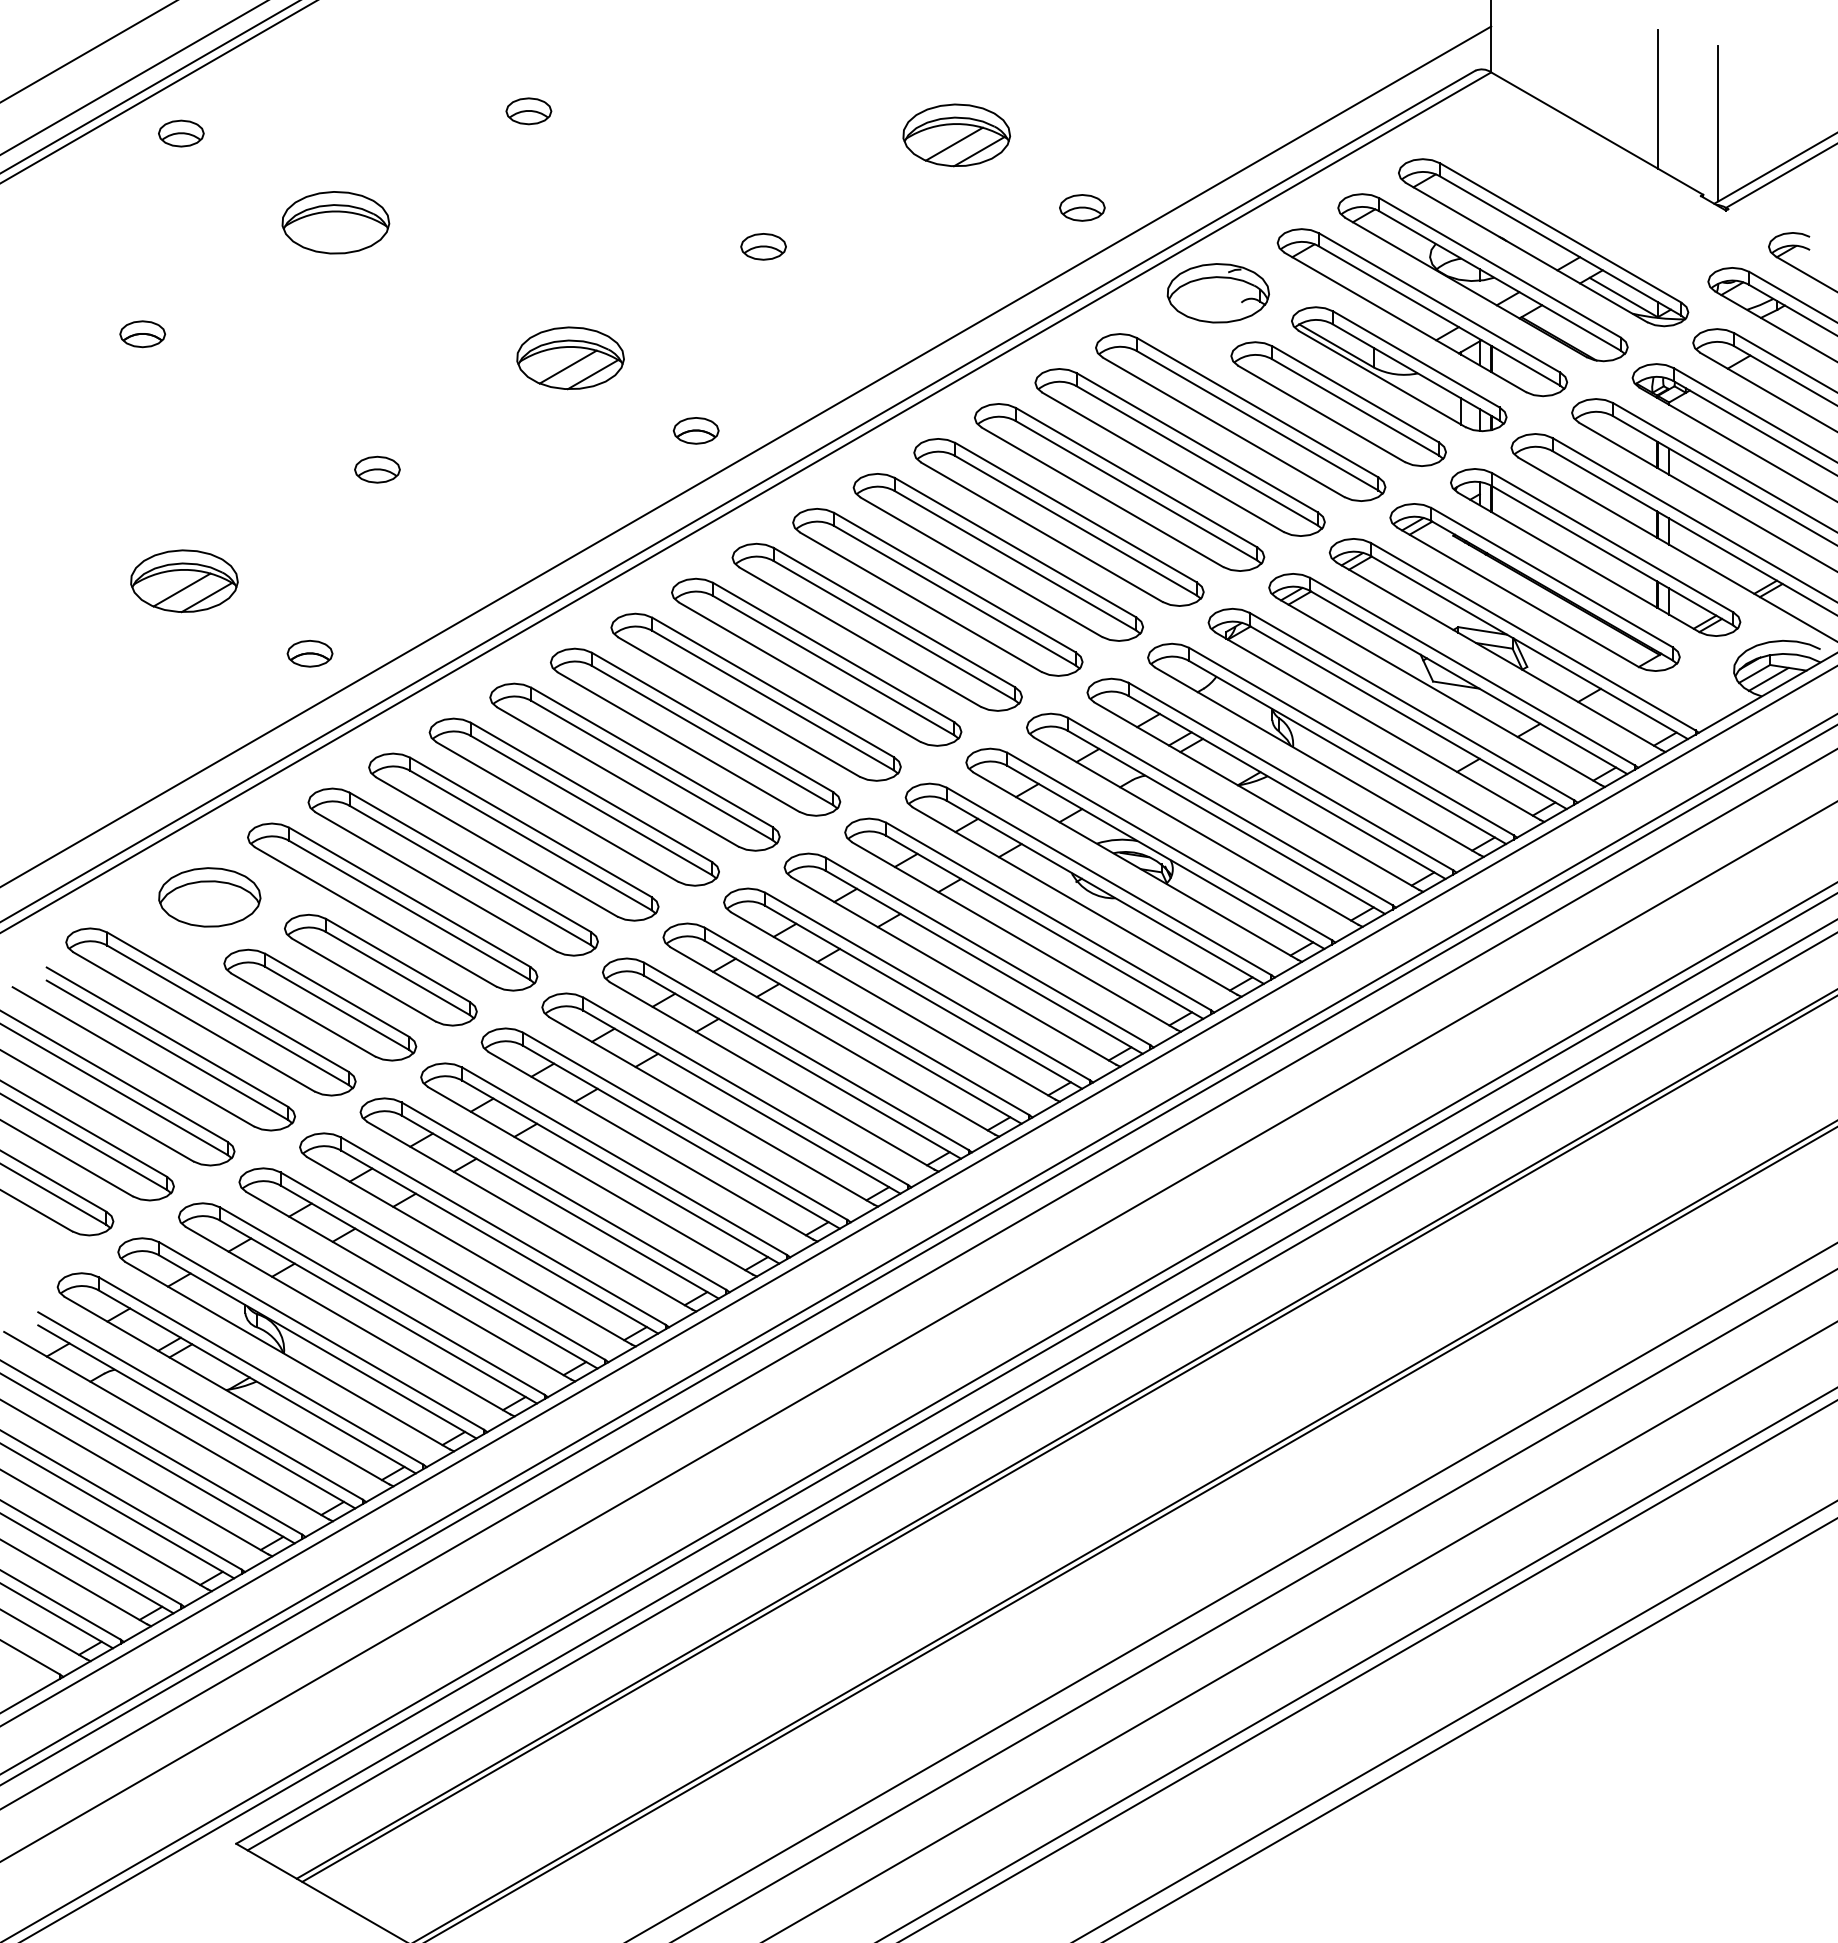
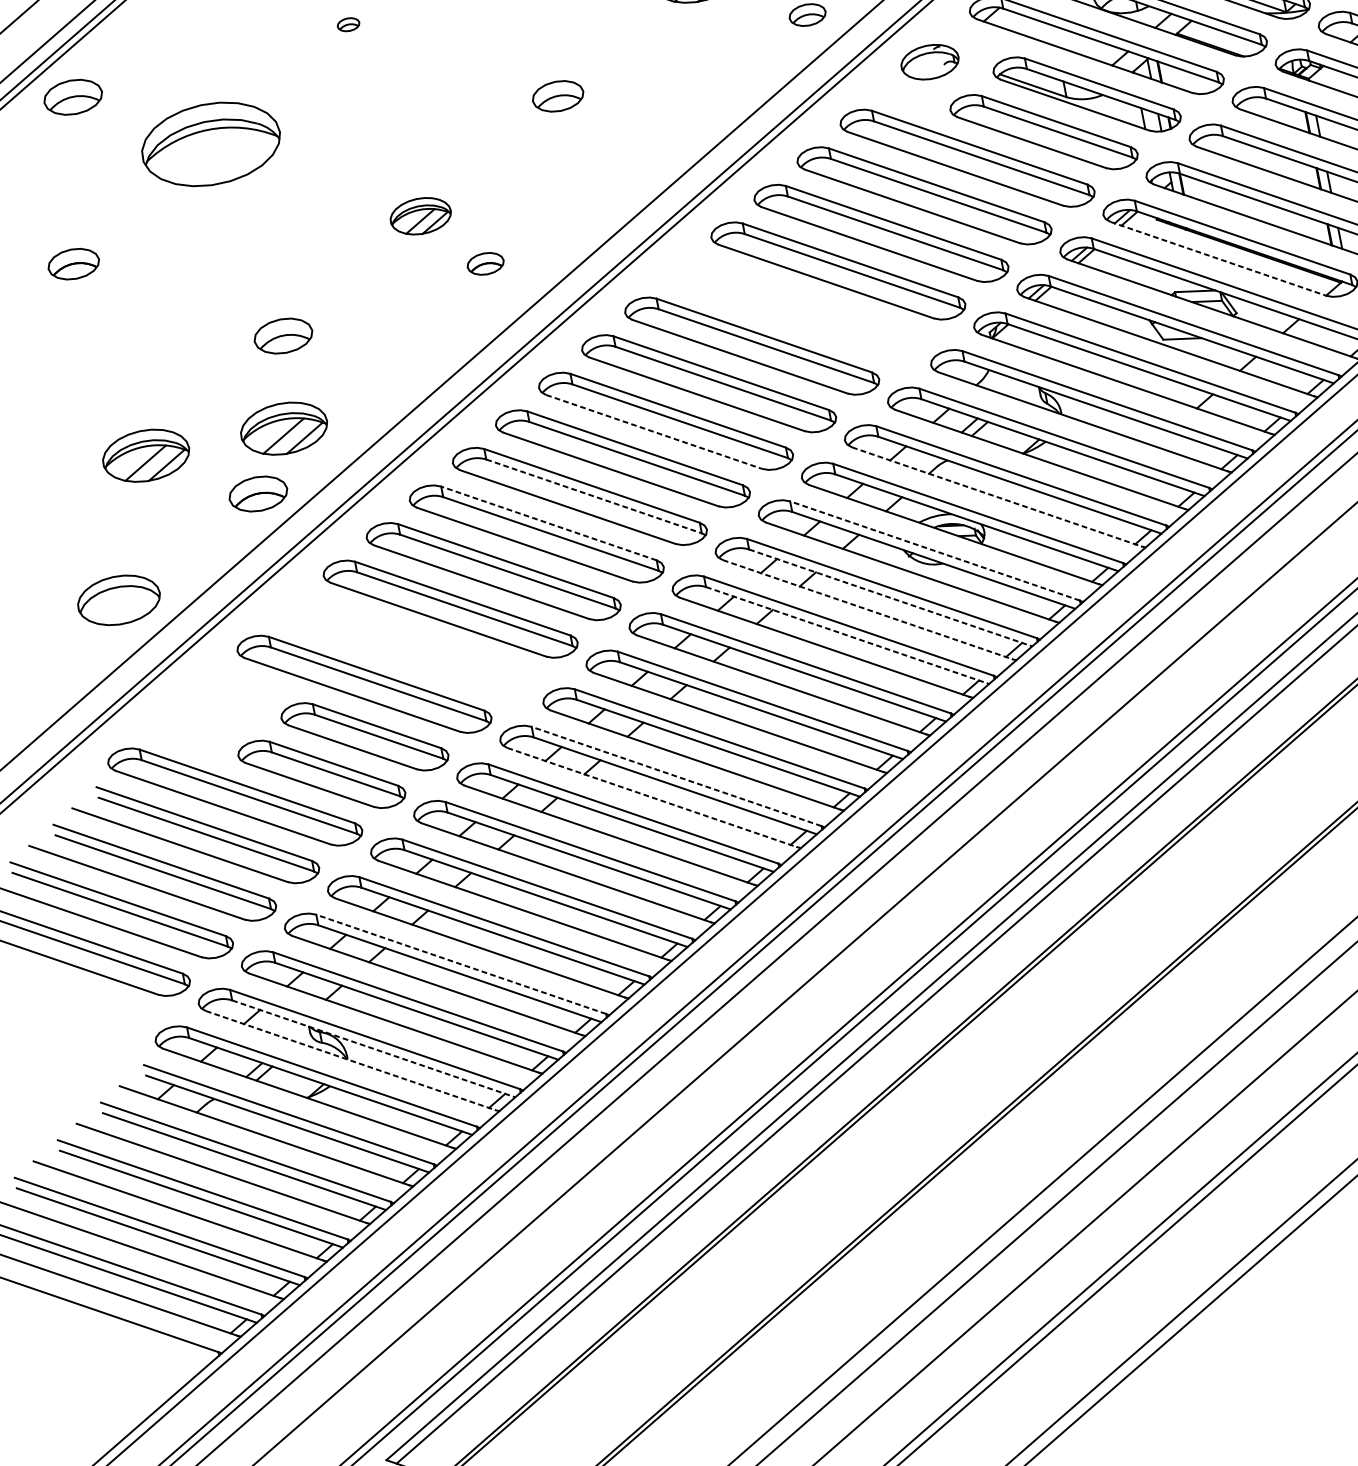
part: (528, 111) -> (348, 24), size x0.6
part: (181, 133) -> (73, 97), size x1.6
part: (335, 222) -> (210, 144), size x1.6
part: (763, 246) -> (557, 96), size x1.4
part: (1217, 293) -> (929, 62), size x0.7
part: (142, 334) -> (73, 264), size x1.4
part: (570, 358) -> (420, 216), size x0.7
part: (695, 430) -> (485, 263), moved
part: (377, 469) -> (283, 335), size x1.6
part: (997, 557) -> (794, 308), removed
part: (356, 581) -> (284, 428), added
line: (1518, 597) -> (1218, 258), solid -> dashed
part: (309, 653) -> (257, 494), size x1.6
line: (800, 672) -> (654, 432), solid -> dashed
line: (713, 735) -> (594, 496), solid -> dashed
line: (651, 757) -> (548, 523), solid -> dashed
line: (1196, 831) -> (997, 497), solid -> dashed
part: (452, 871) -> (406, 646), removed
line: (1108, 881) -> (934, 551), solid -> dashed
part: (209, 897) -> (118, 600), moved
line: (1045, 927) -> (891, 597), solid -> dashed
line: (1014, 936) -> (867, 610), solid -> dashed
line: (984, 962) -> (847, 635), solid -> dashed
line: (745, 1091) -> (676, 776), solid -> dashed
line: (712, 1111) -> (653, 797), solid -> dashed
line: (442, 1265) -> (460, 963), solid -> dashed
line: (318, 1347) -> (374, 1049), solid -> dashed
line: (288, 1355) -> (351, 1060), solid -> dashed

